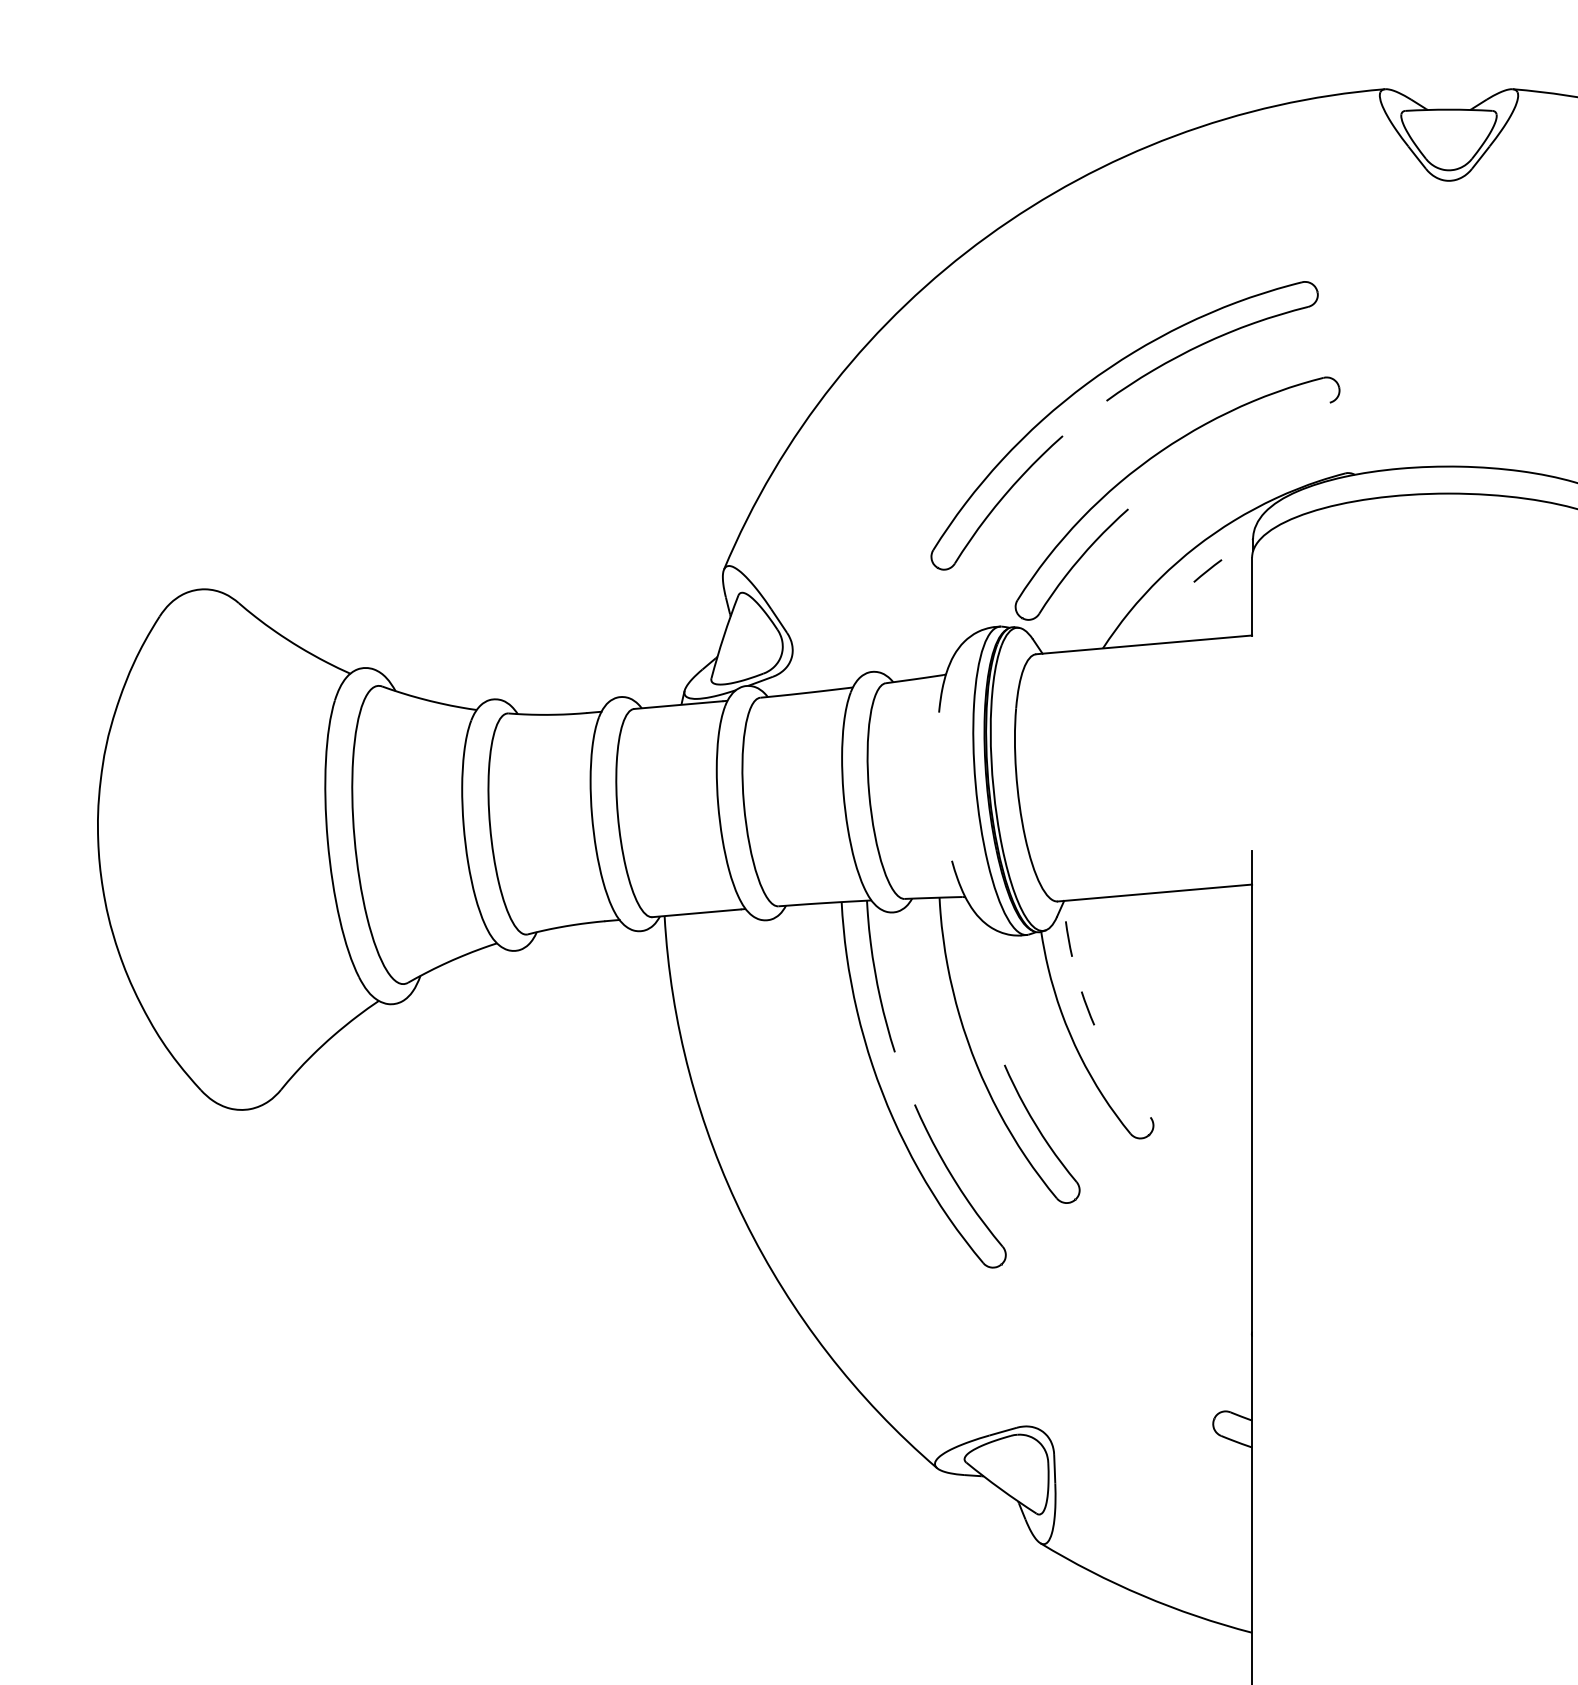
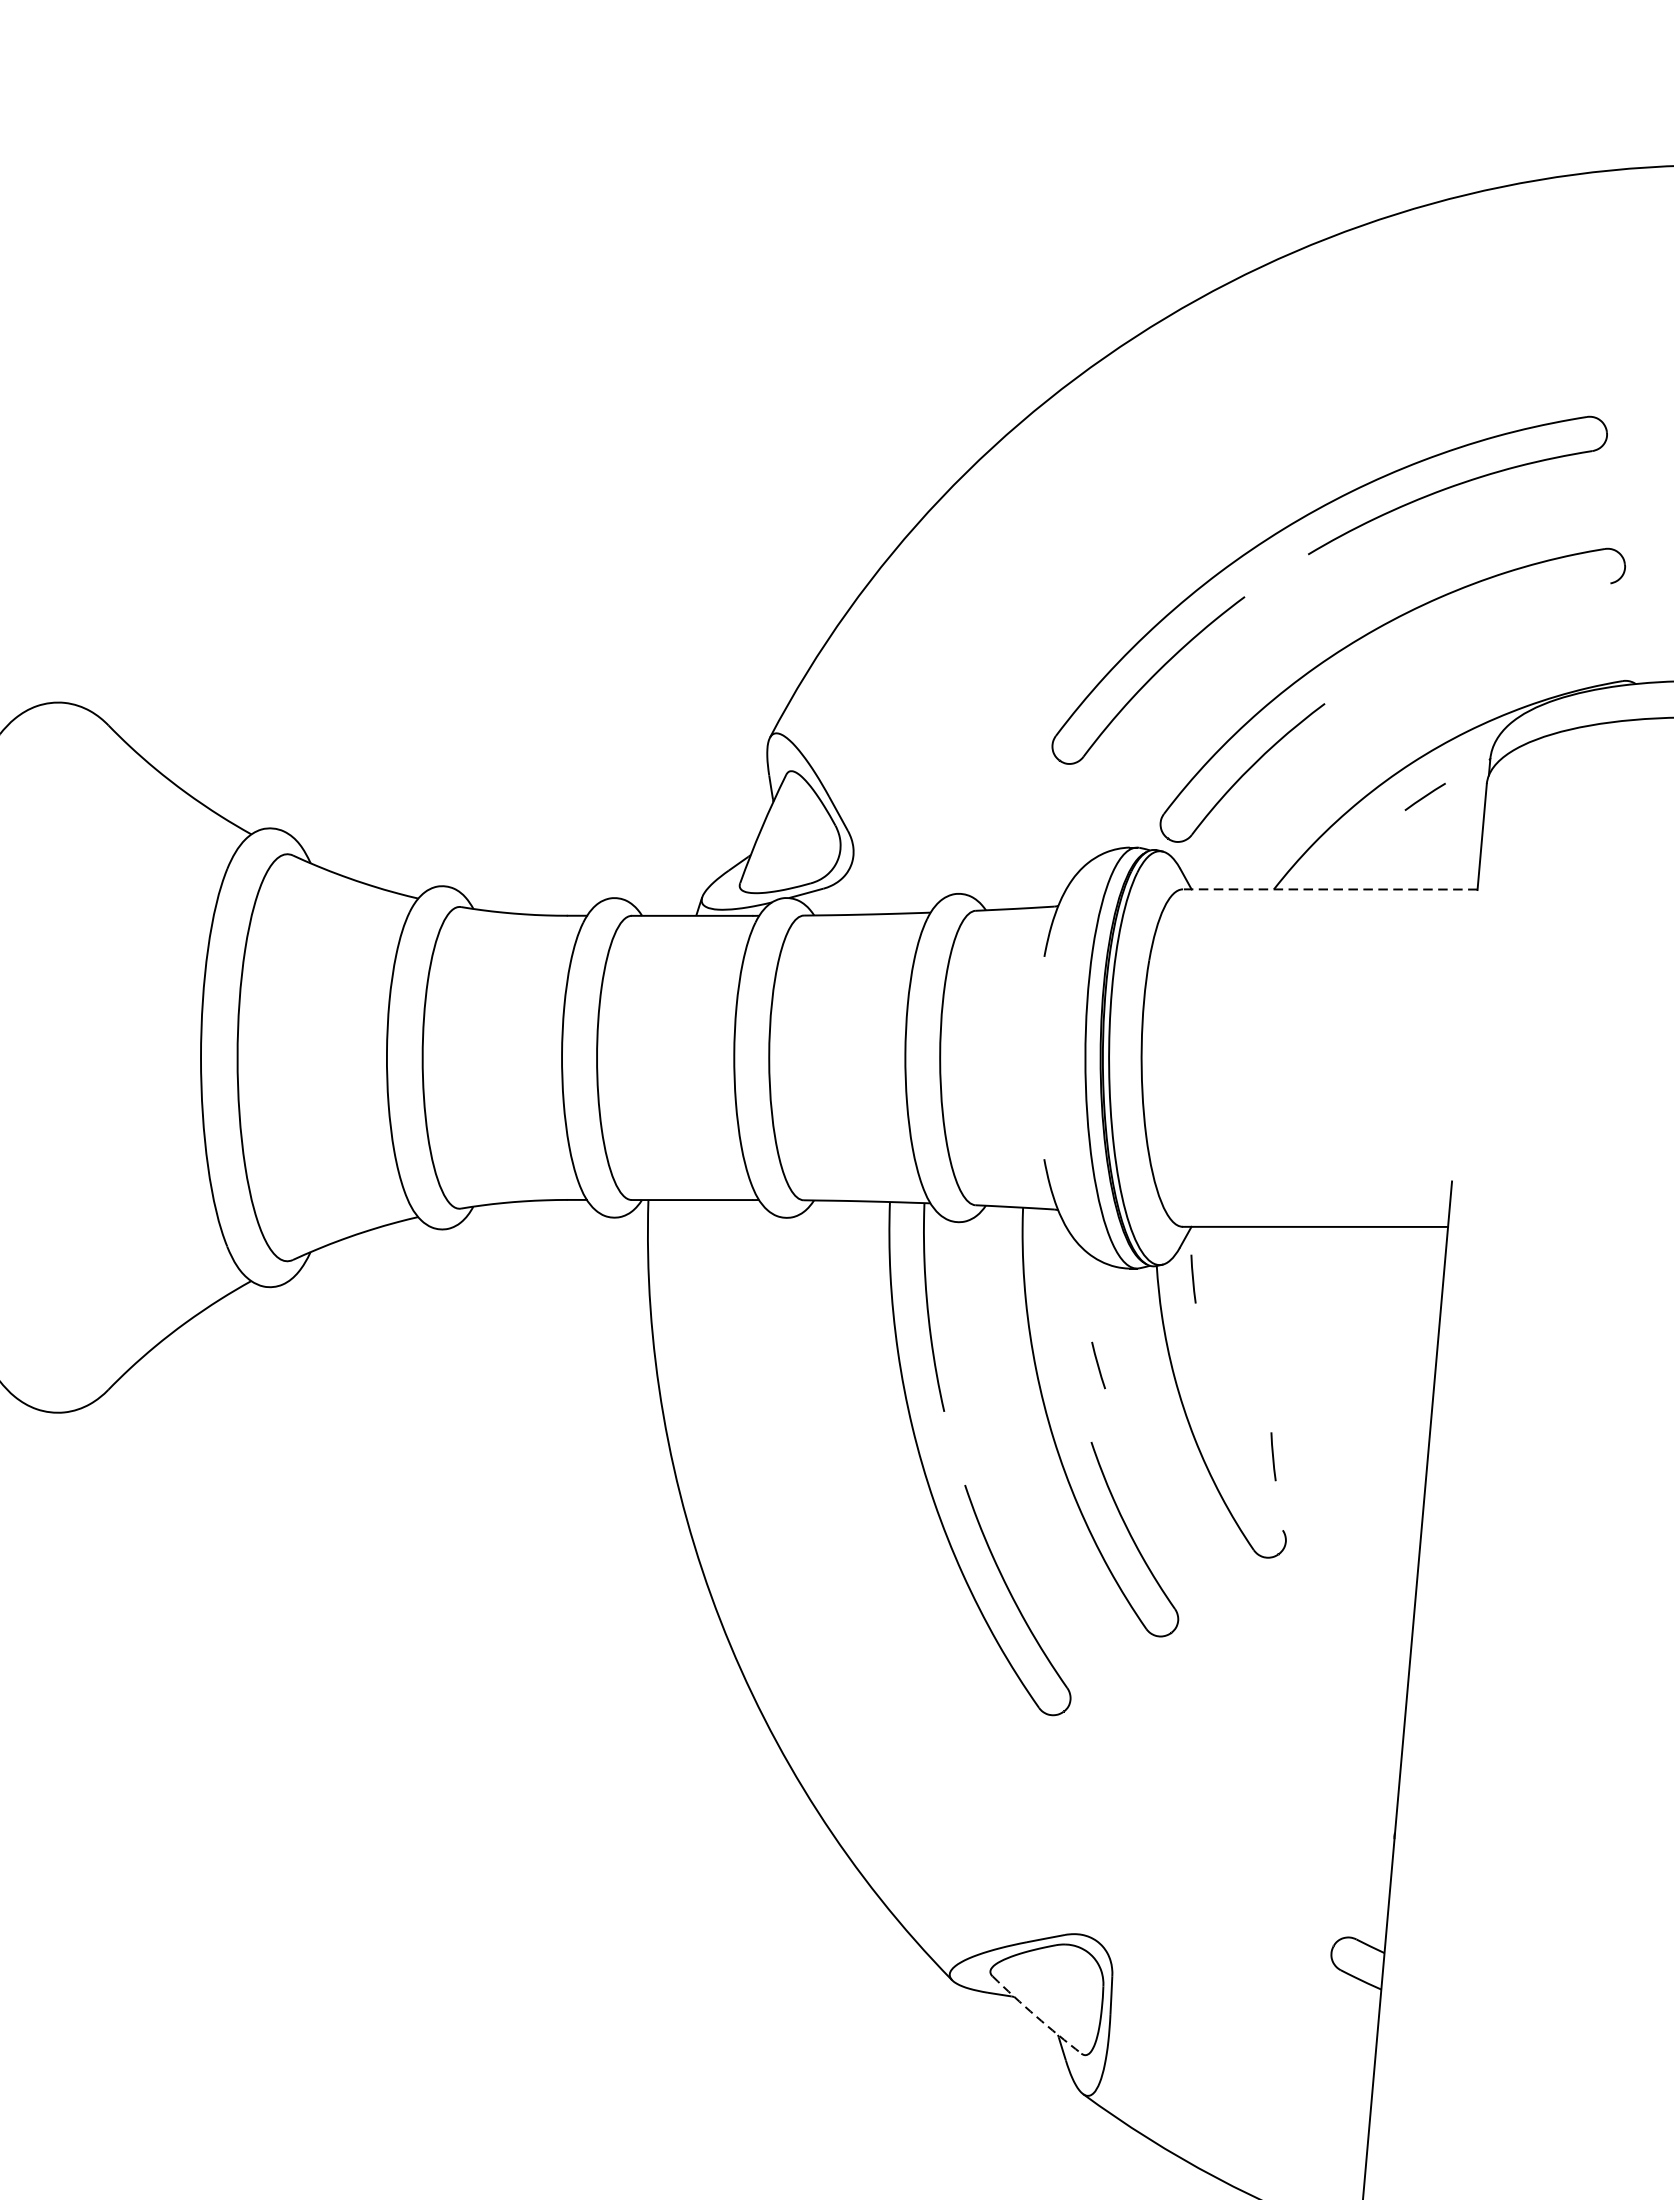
line: (1143, 644) -> (1329, 888), solid -> dashed
line: (1087, 1008) -> (1097, 1365), moved
line: (1138, 1063) -> (1272, 1455), added
arc: (1000, 1489) -> (1035, 2016), solid -> dashed

